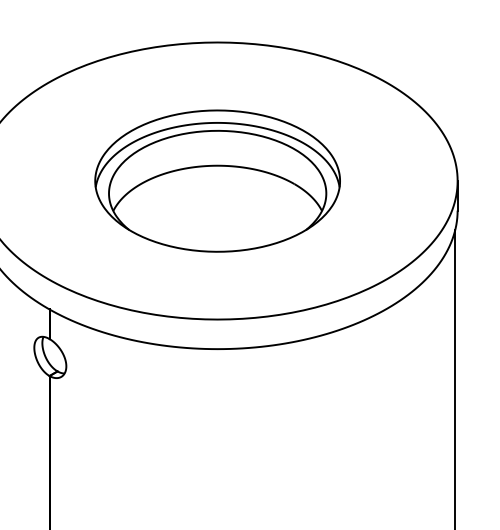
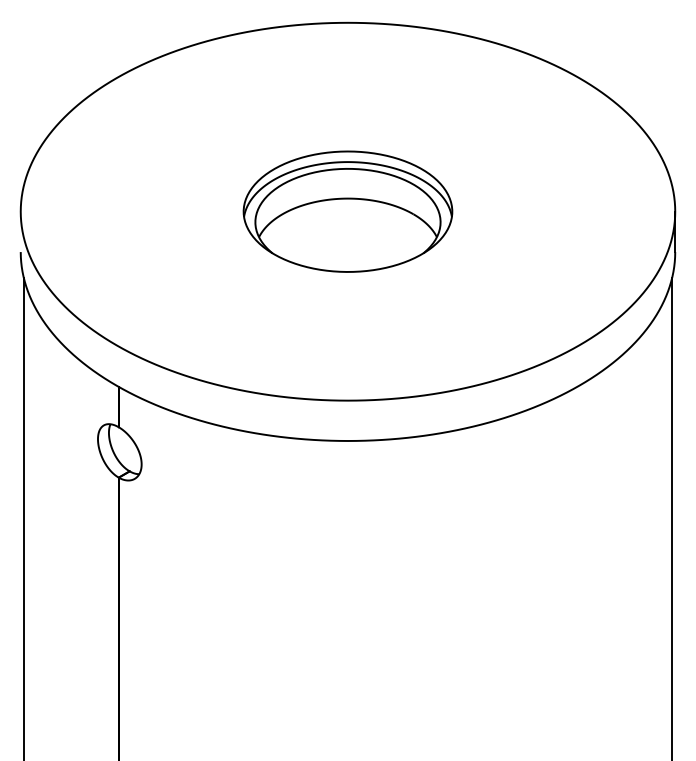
part: (217, 180) -> (347, 211), size x0.62

